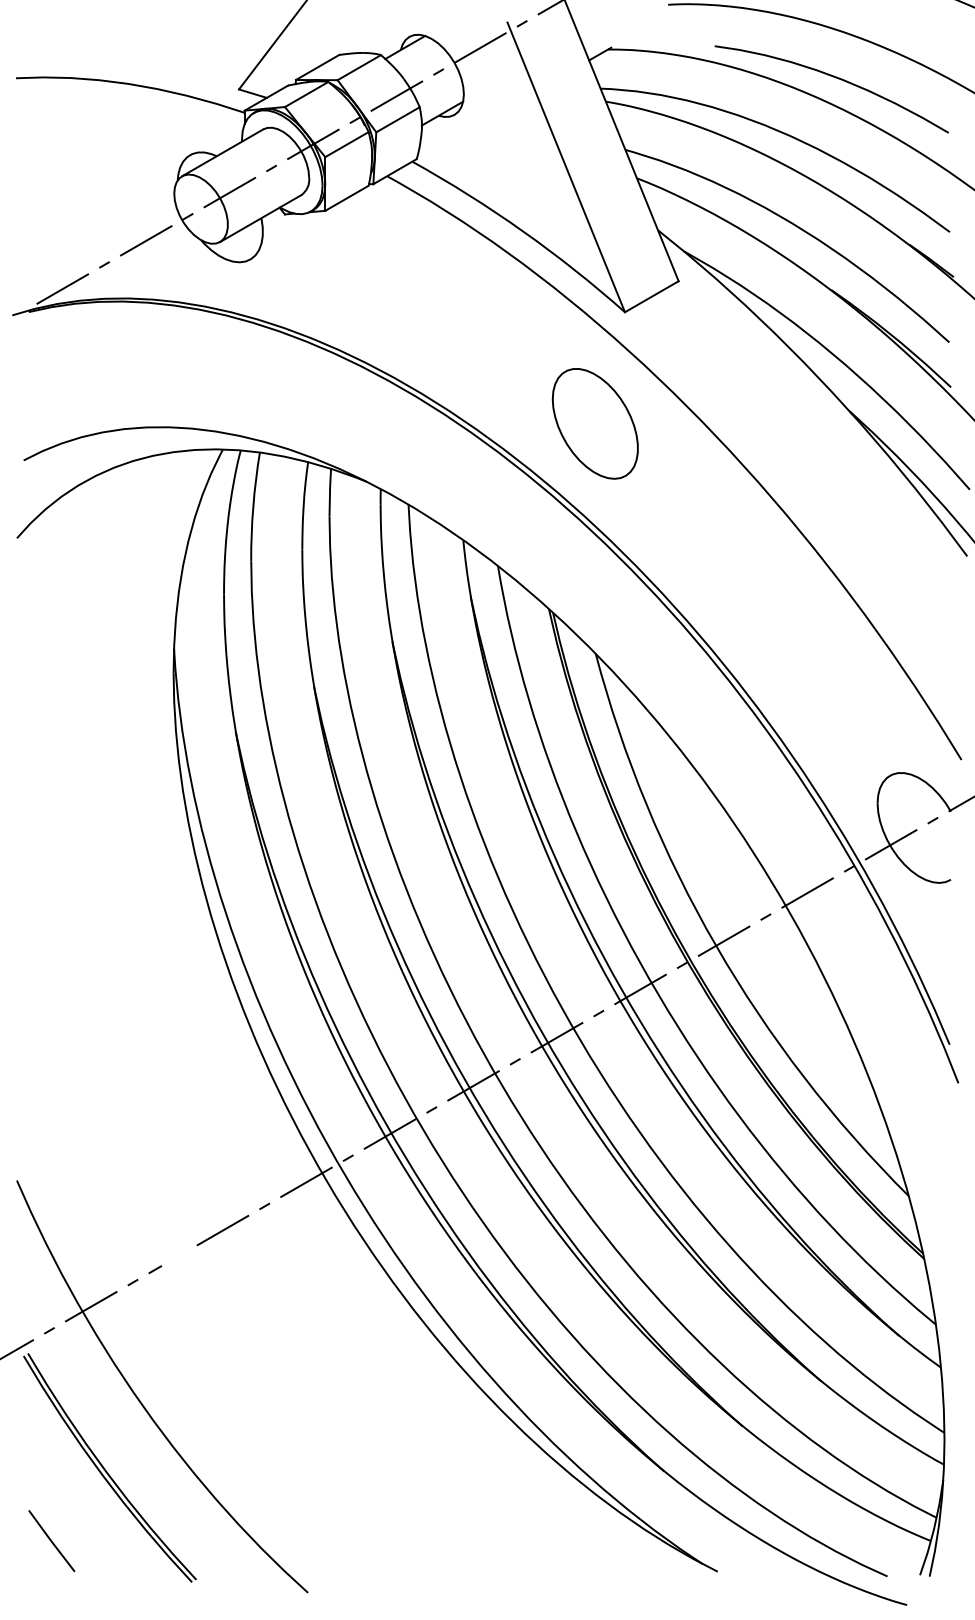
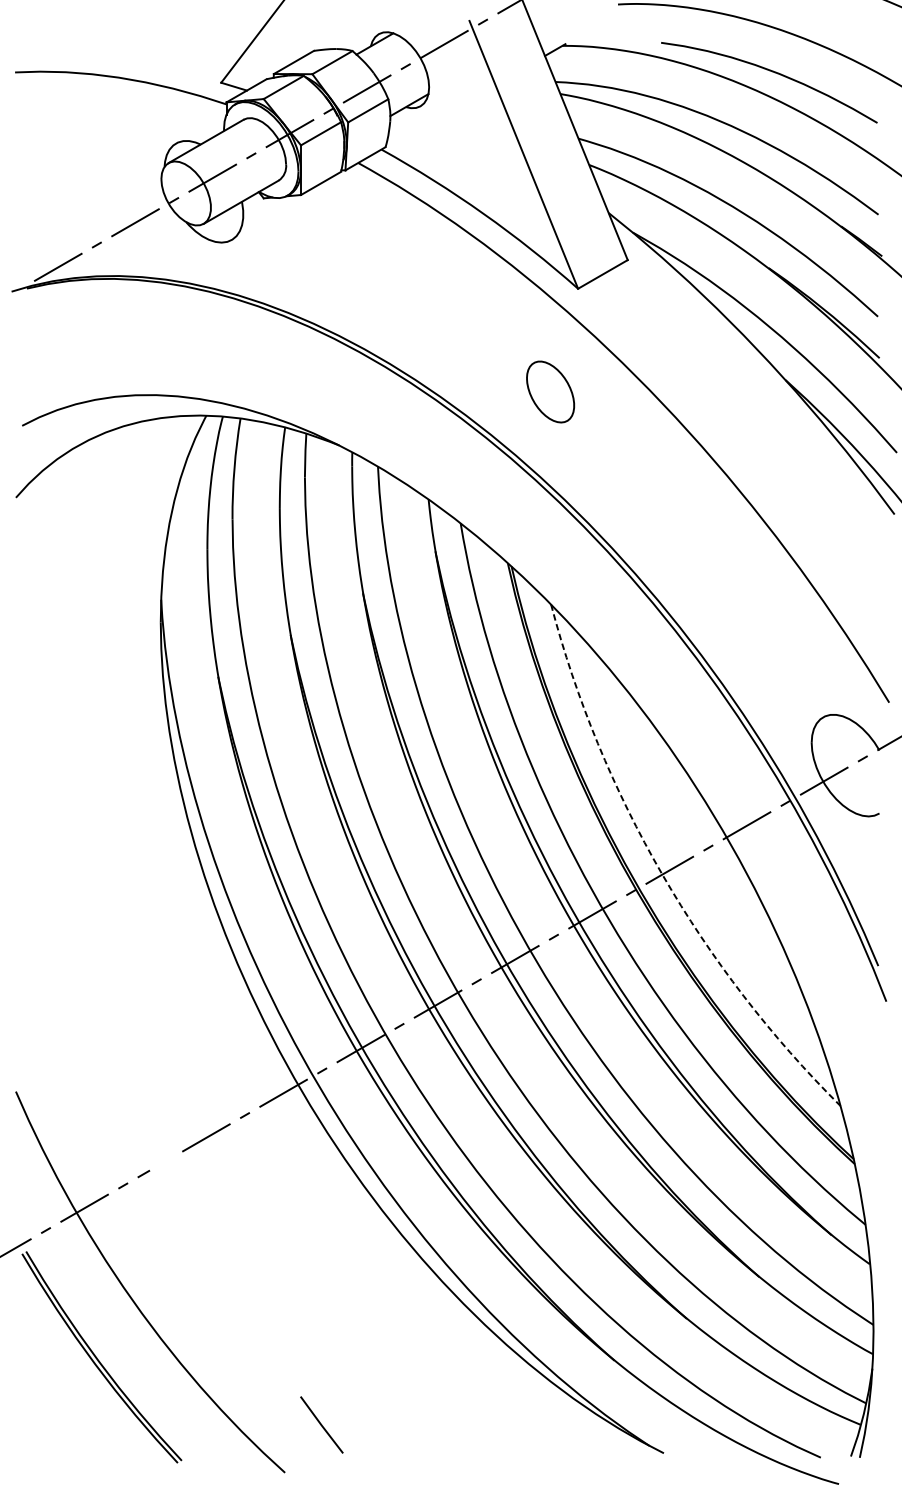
part: (594, 423) -> (549, 391), size x0.6
arc: (716, 945) -> (662, 874), solid -> dashed
line: (51, 1541) -> (321, 1425), moved

